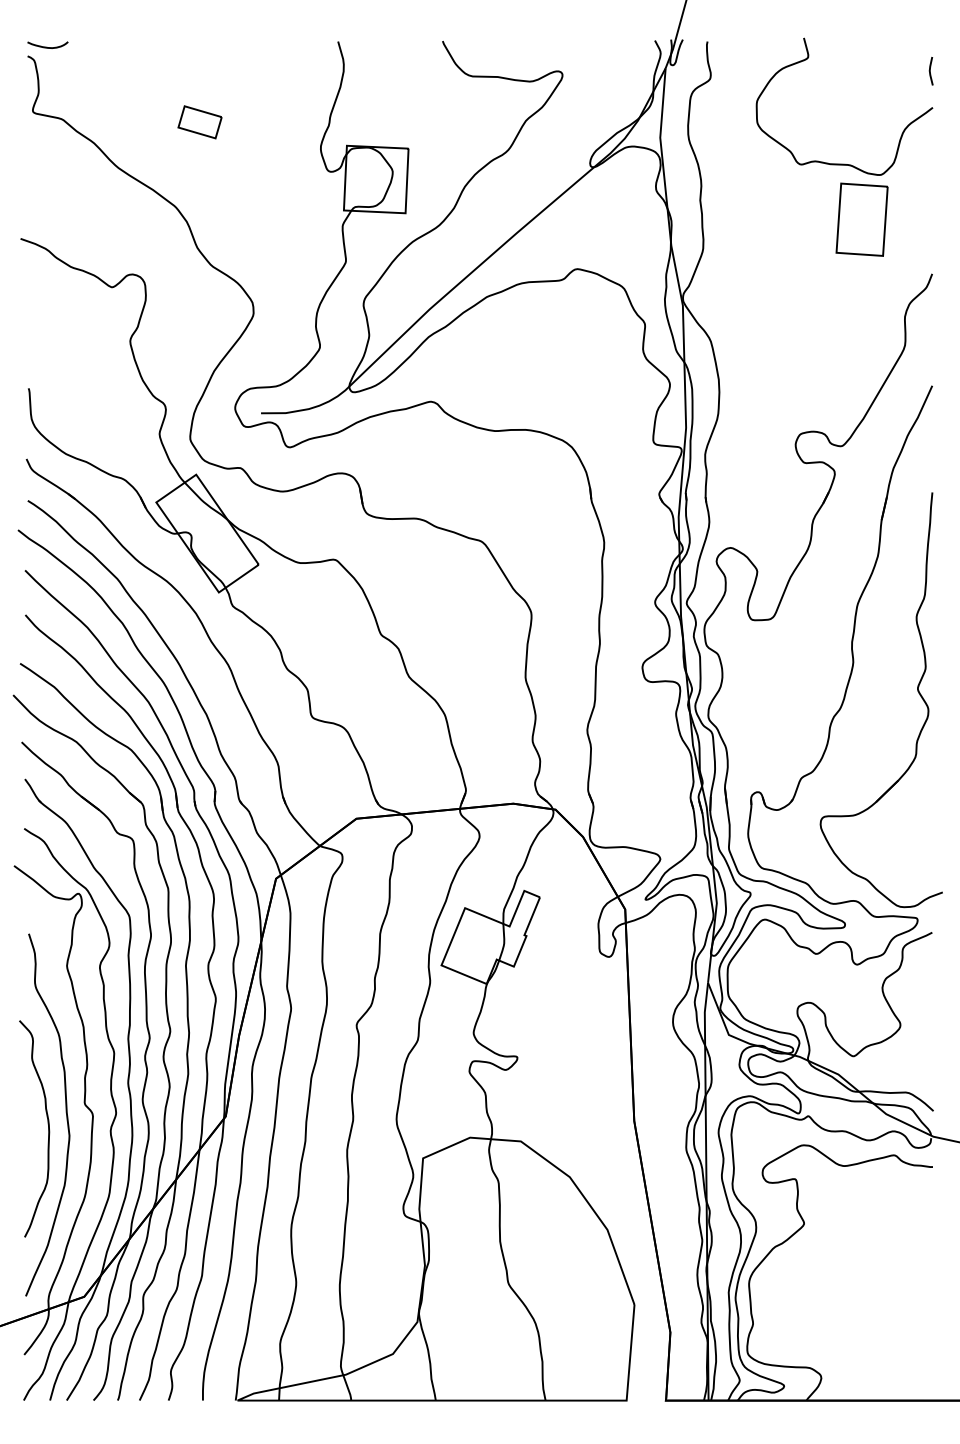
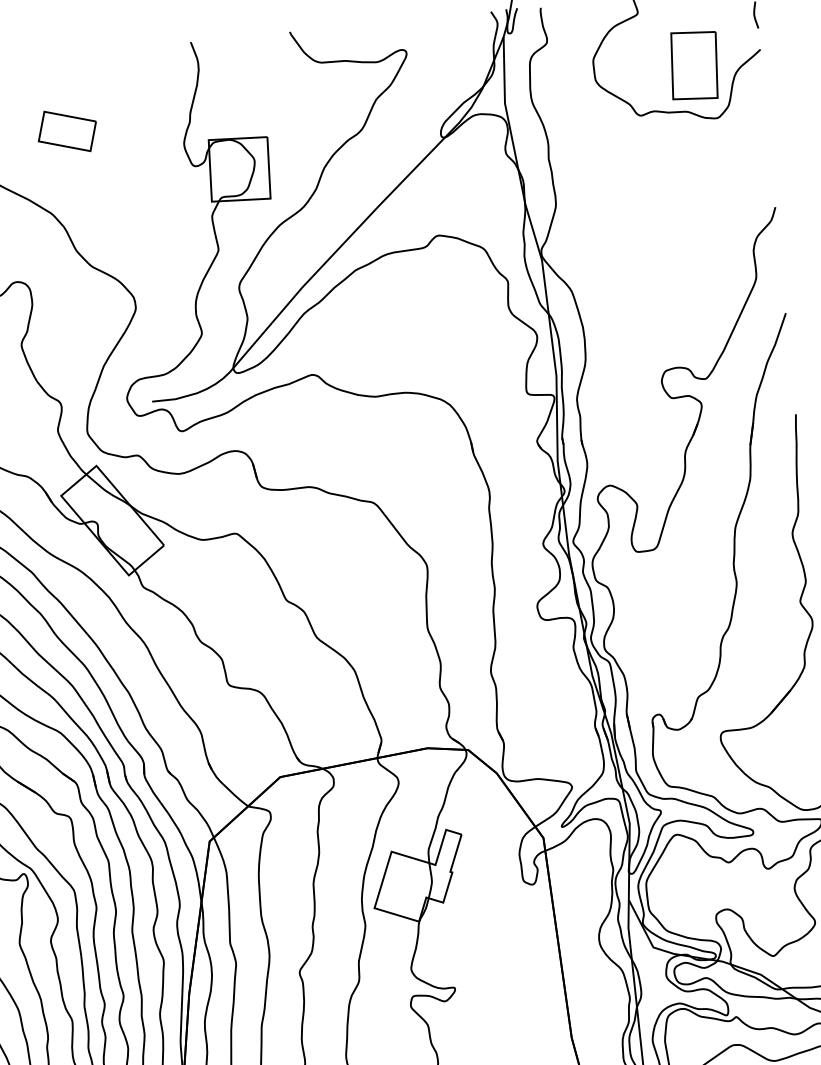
part: (199, 122) -> (66, 131), size x1.43
part: (861, 219) -> (693, 65), moved

